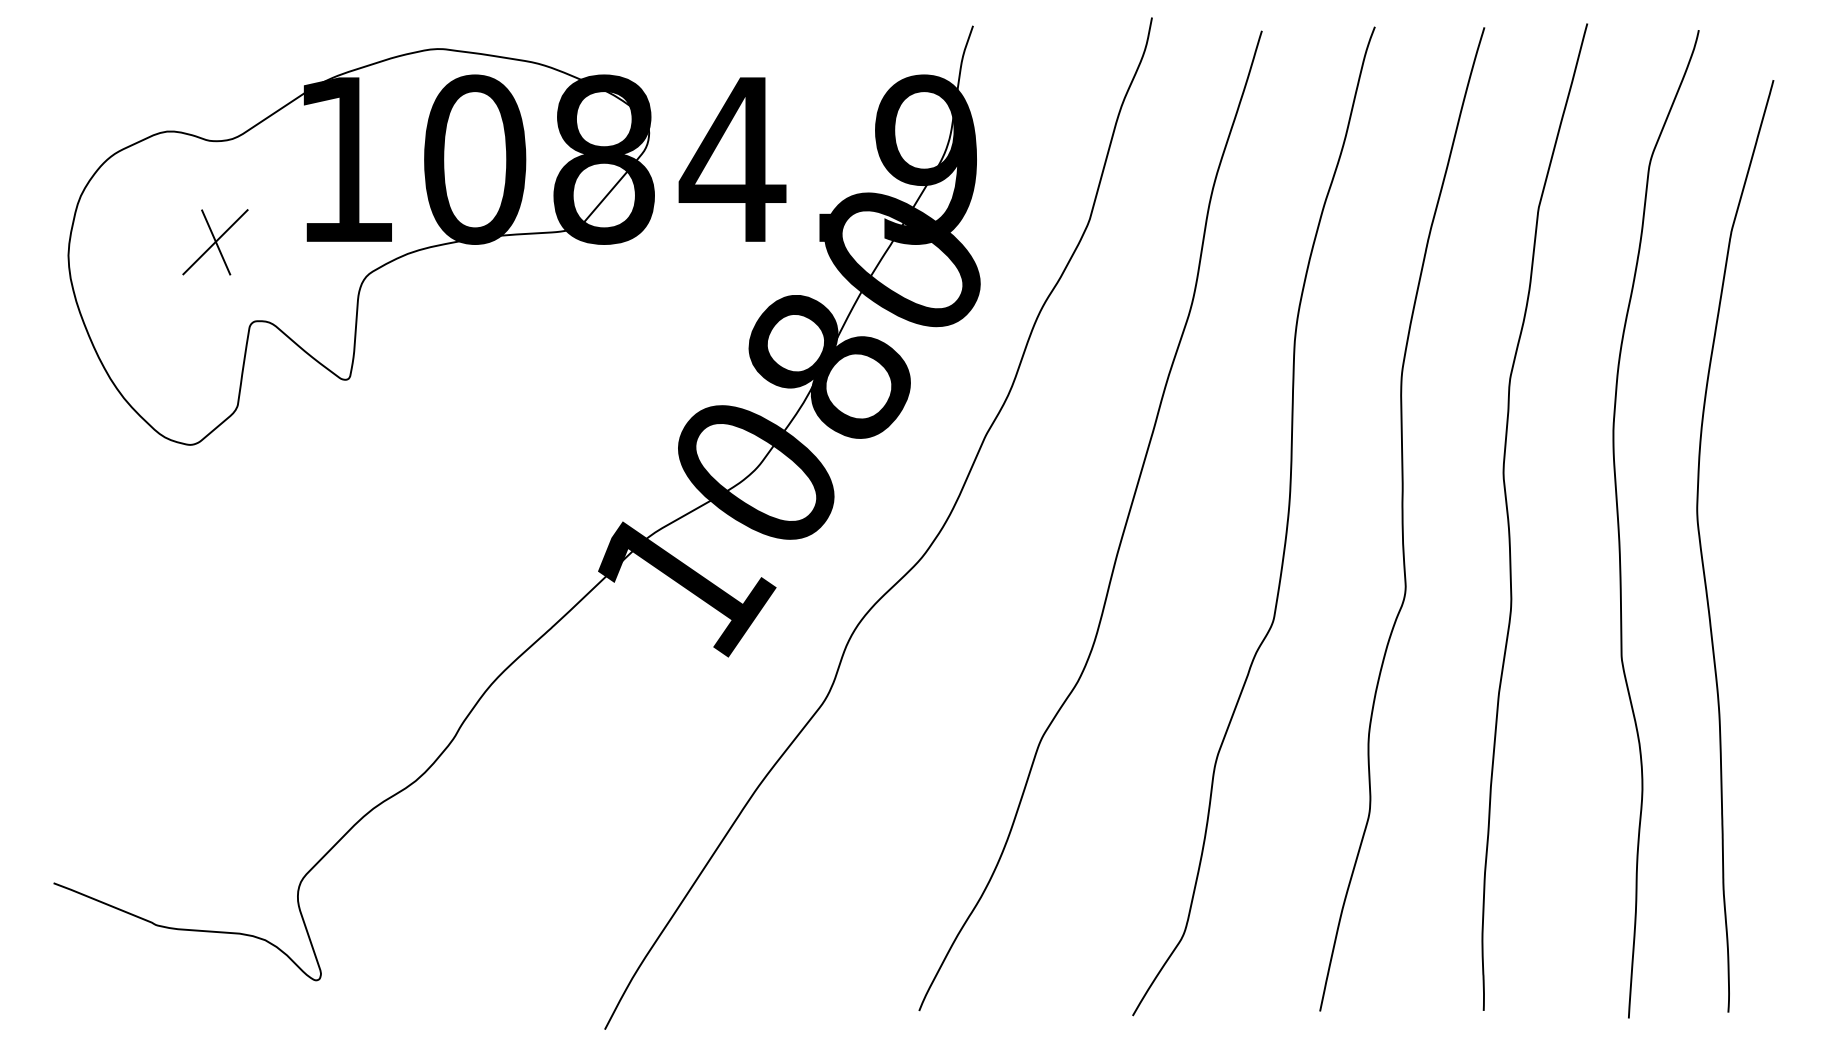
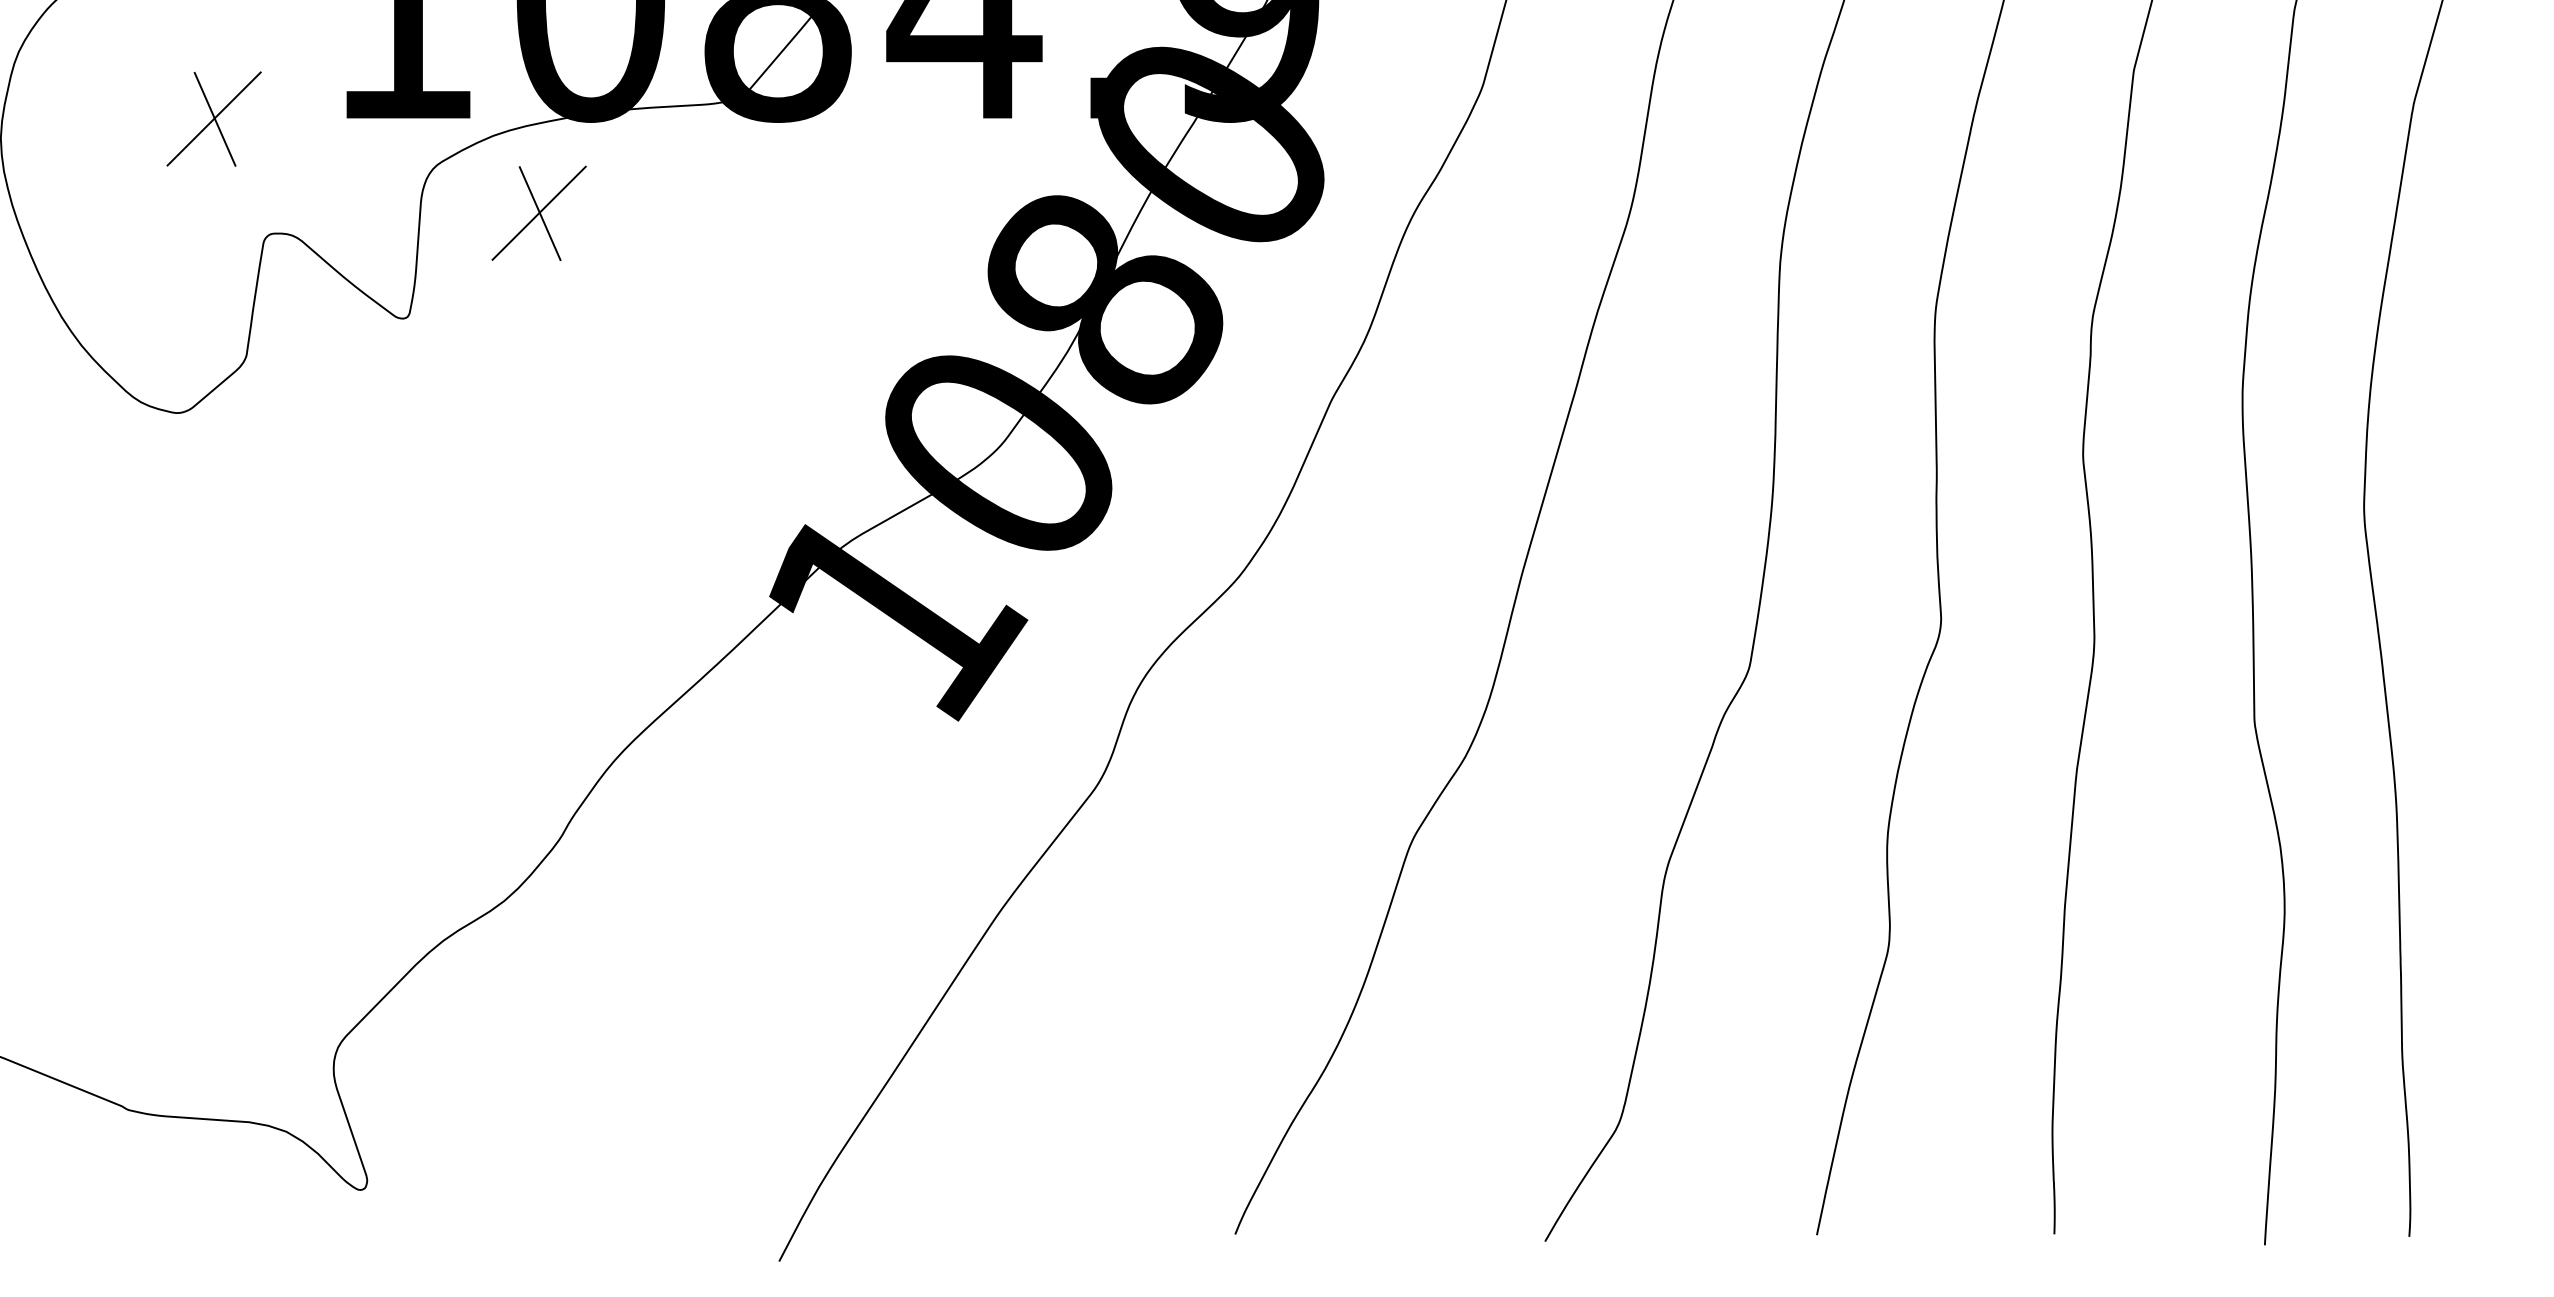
part: (439, 307) -> (539, 213), added

